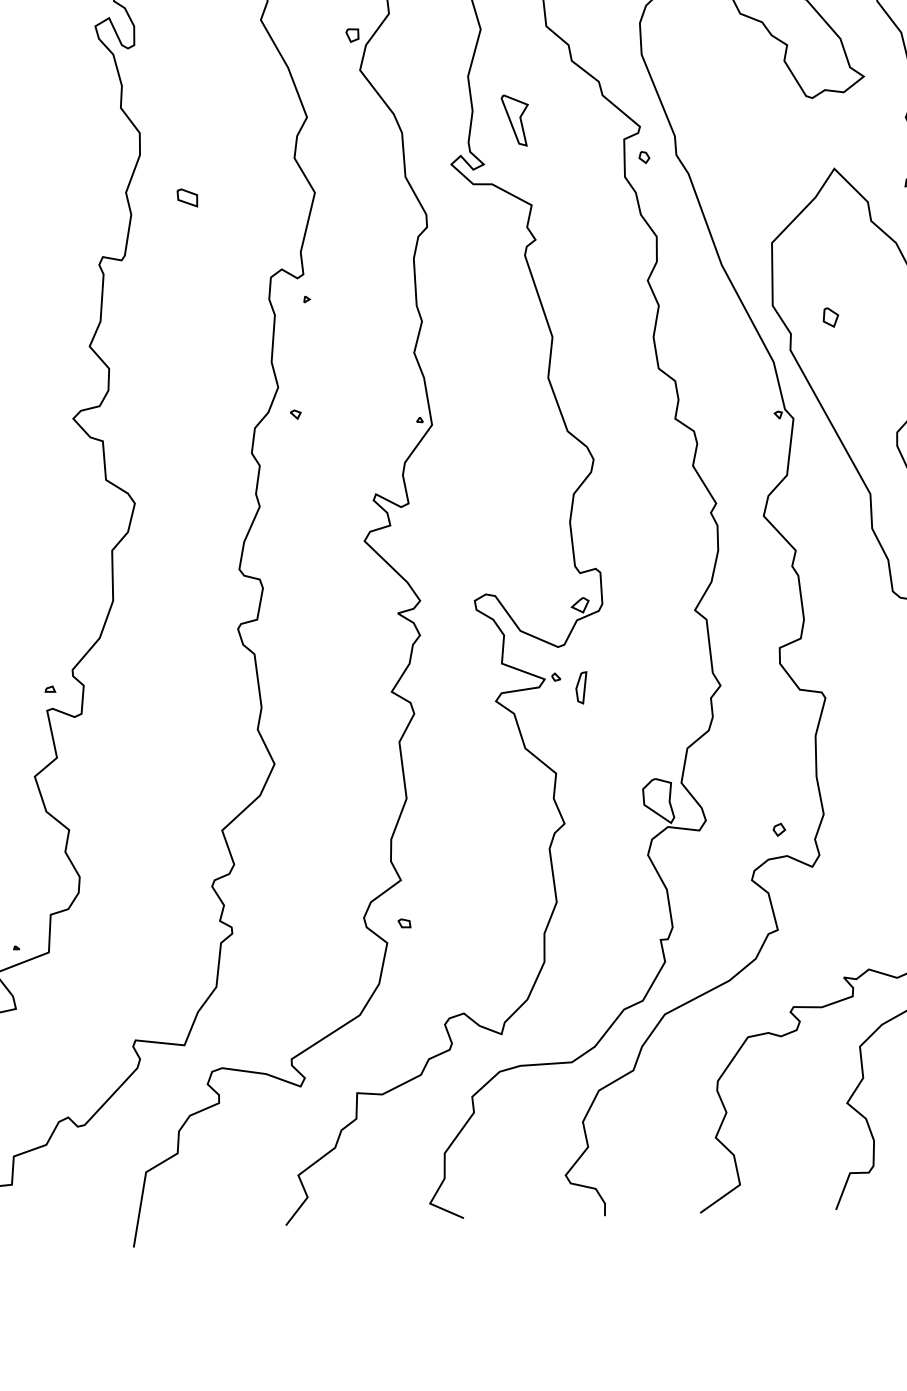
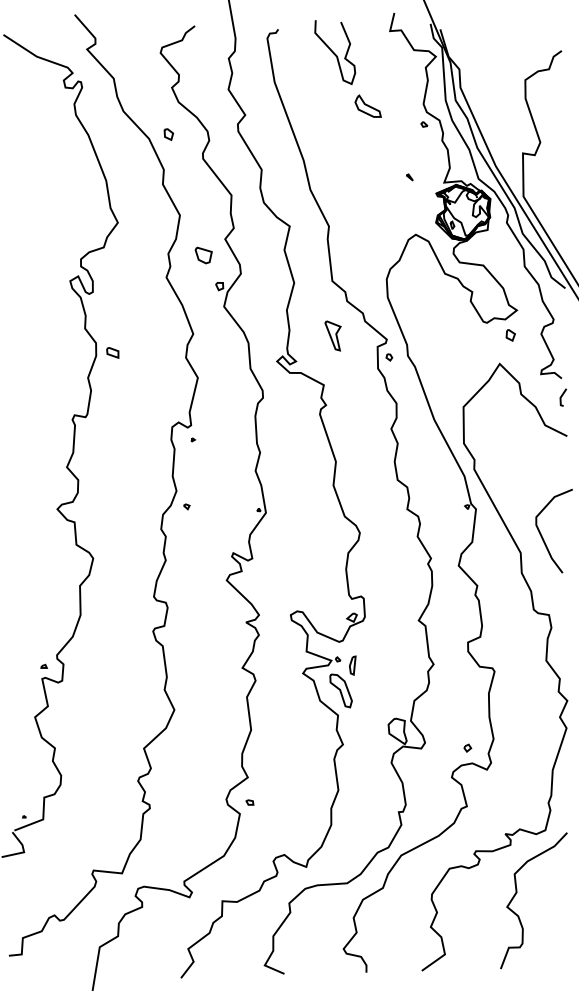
part: (513, 119) -> (332, 335), moved
part: (186, 197) -> (112, 352), moved
part: (830, 317) -> (510, 335), moved
part: (560, 730) -> (340, 690), added

